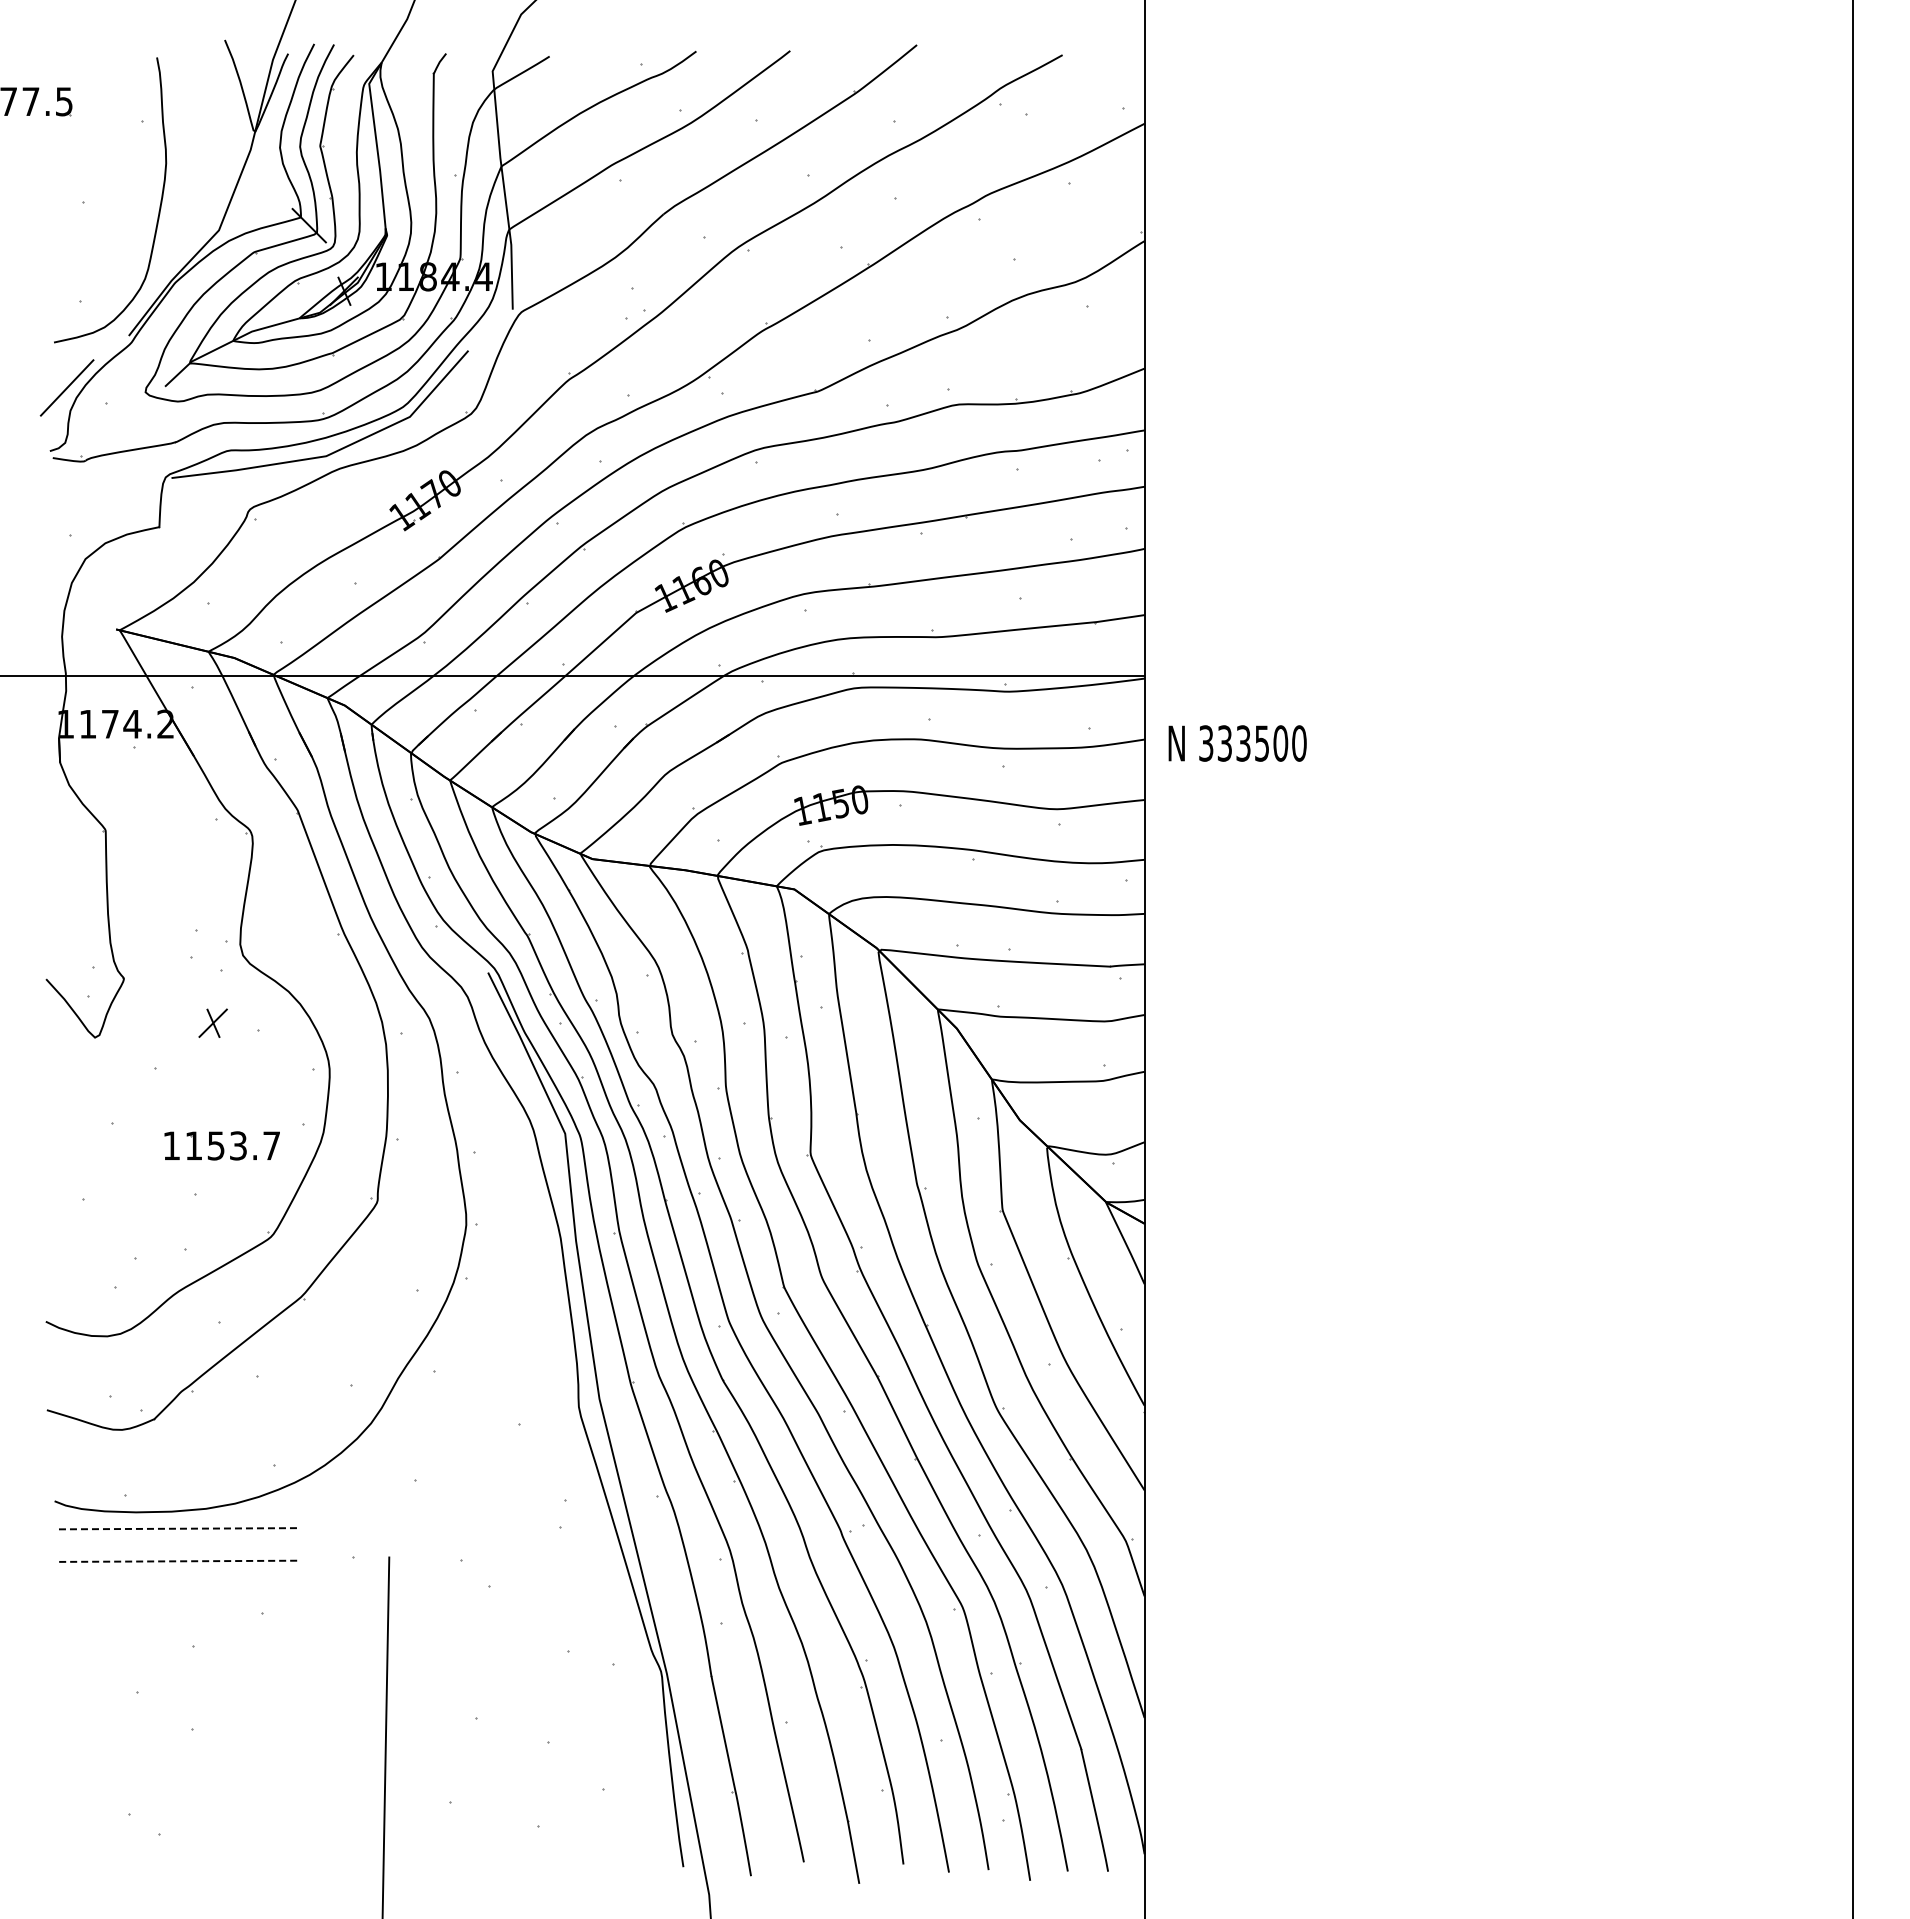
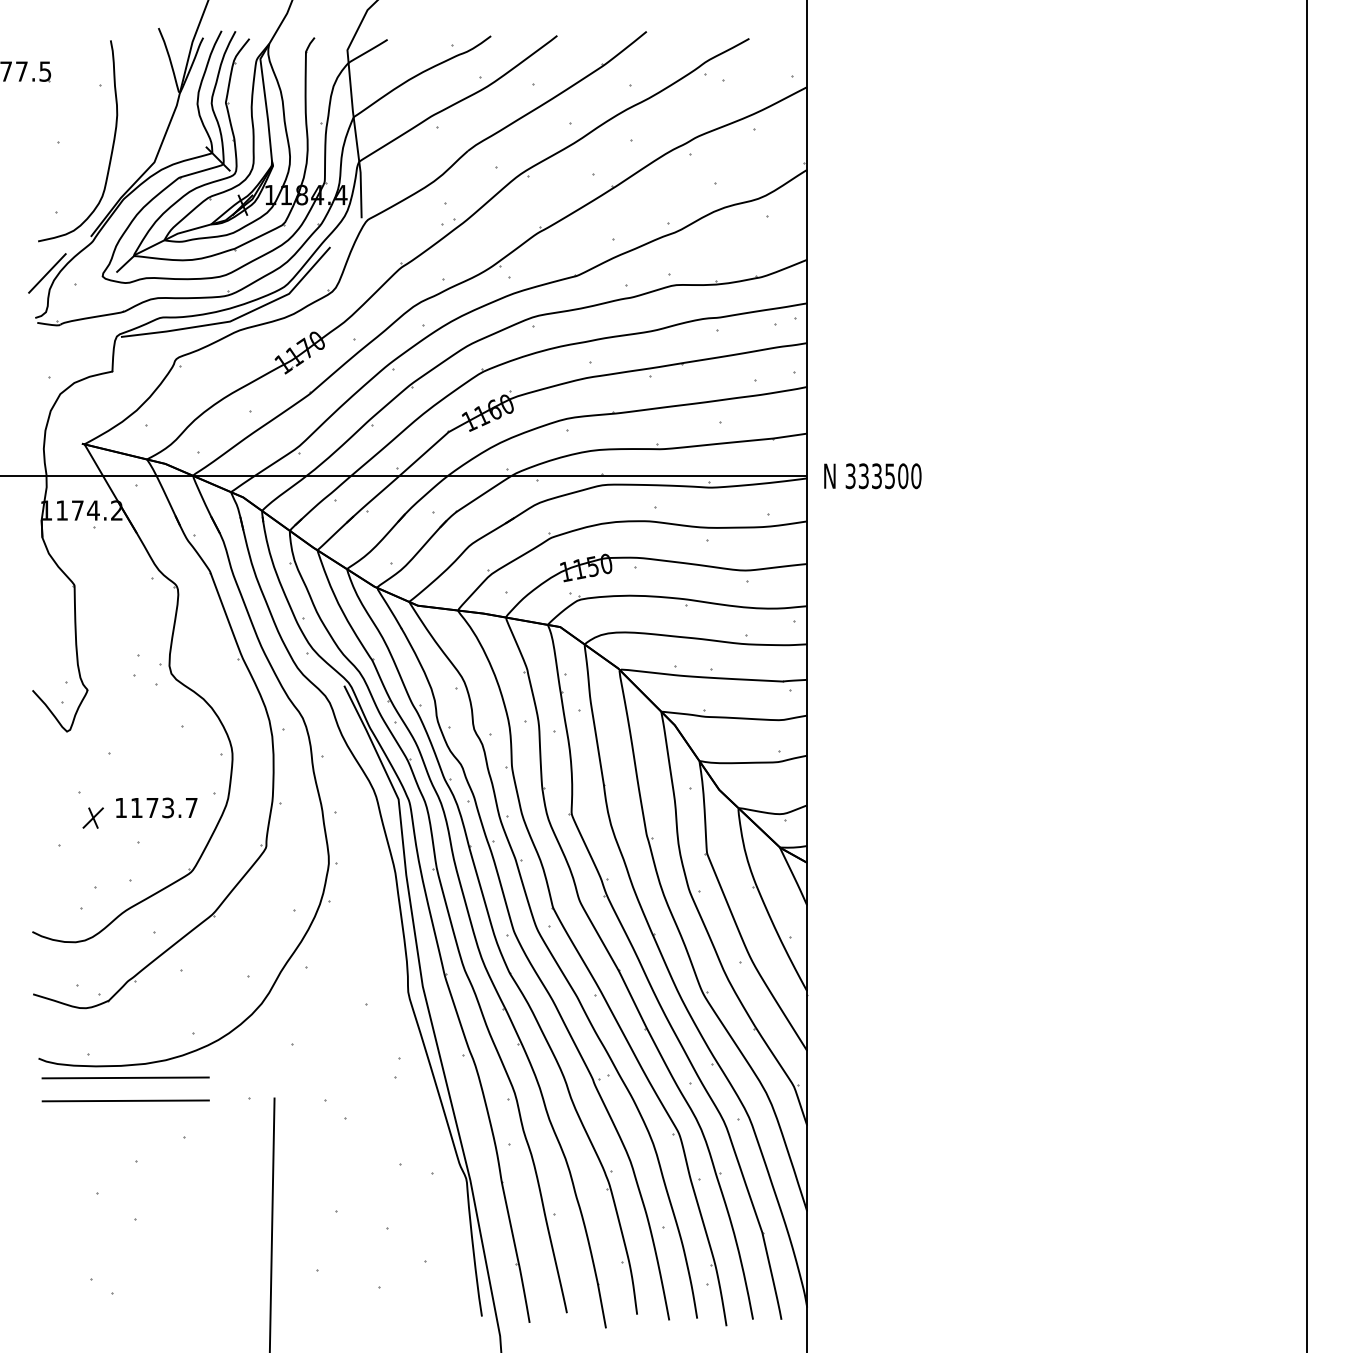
text: (1237, 743) -> (872, 476), moved
part: (212, 1022) -> (92, 817), moved
text: (215, 1145) -> (152, 807), 1153.7 -> 1173.7
line: (178, 1528) -> (125, 1077), dashed -> solid
line: (178, 1561) -> (125, 1101), dashed -> solid

